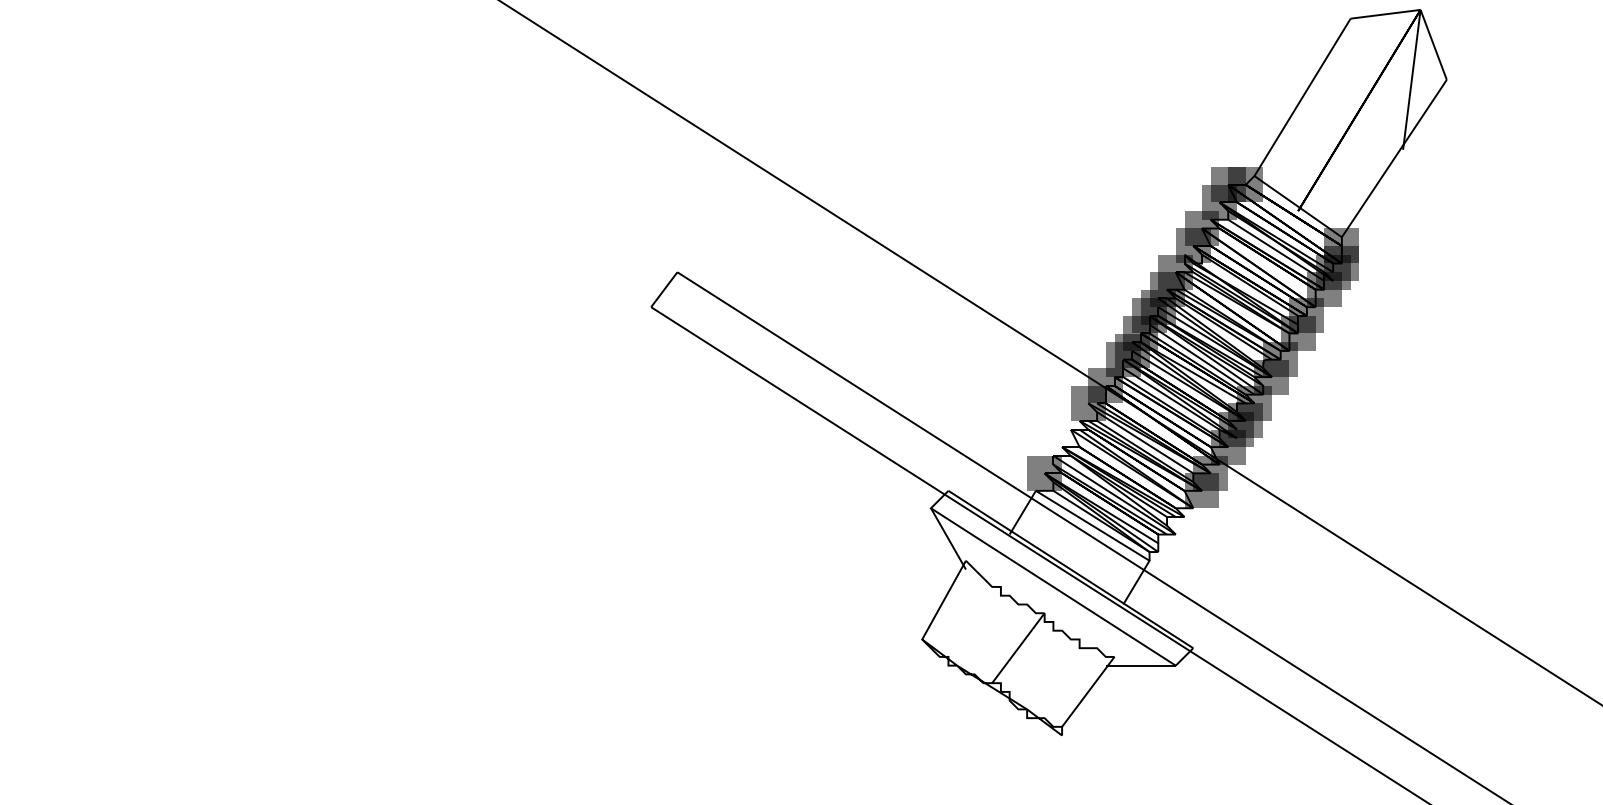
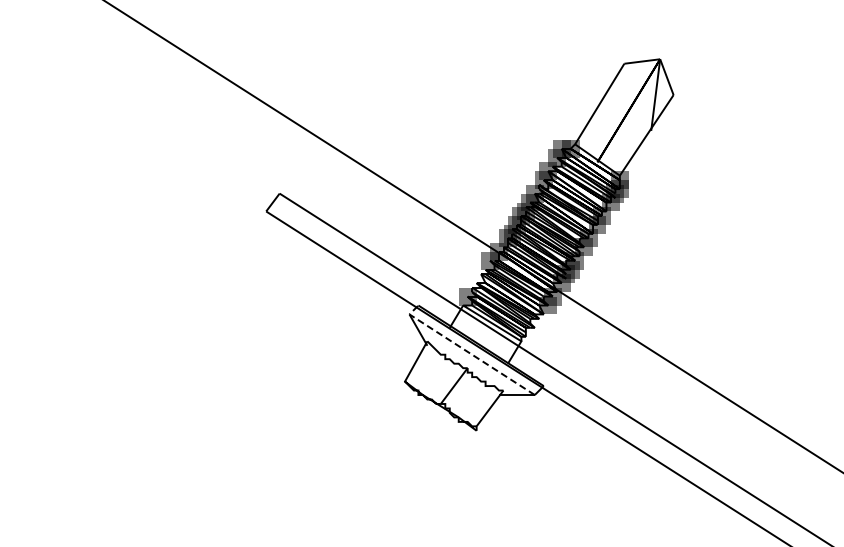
line: (1042, 578) -> (466, 350), solid -> dashed

